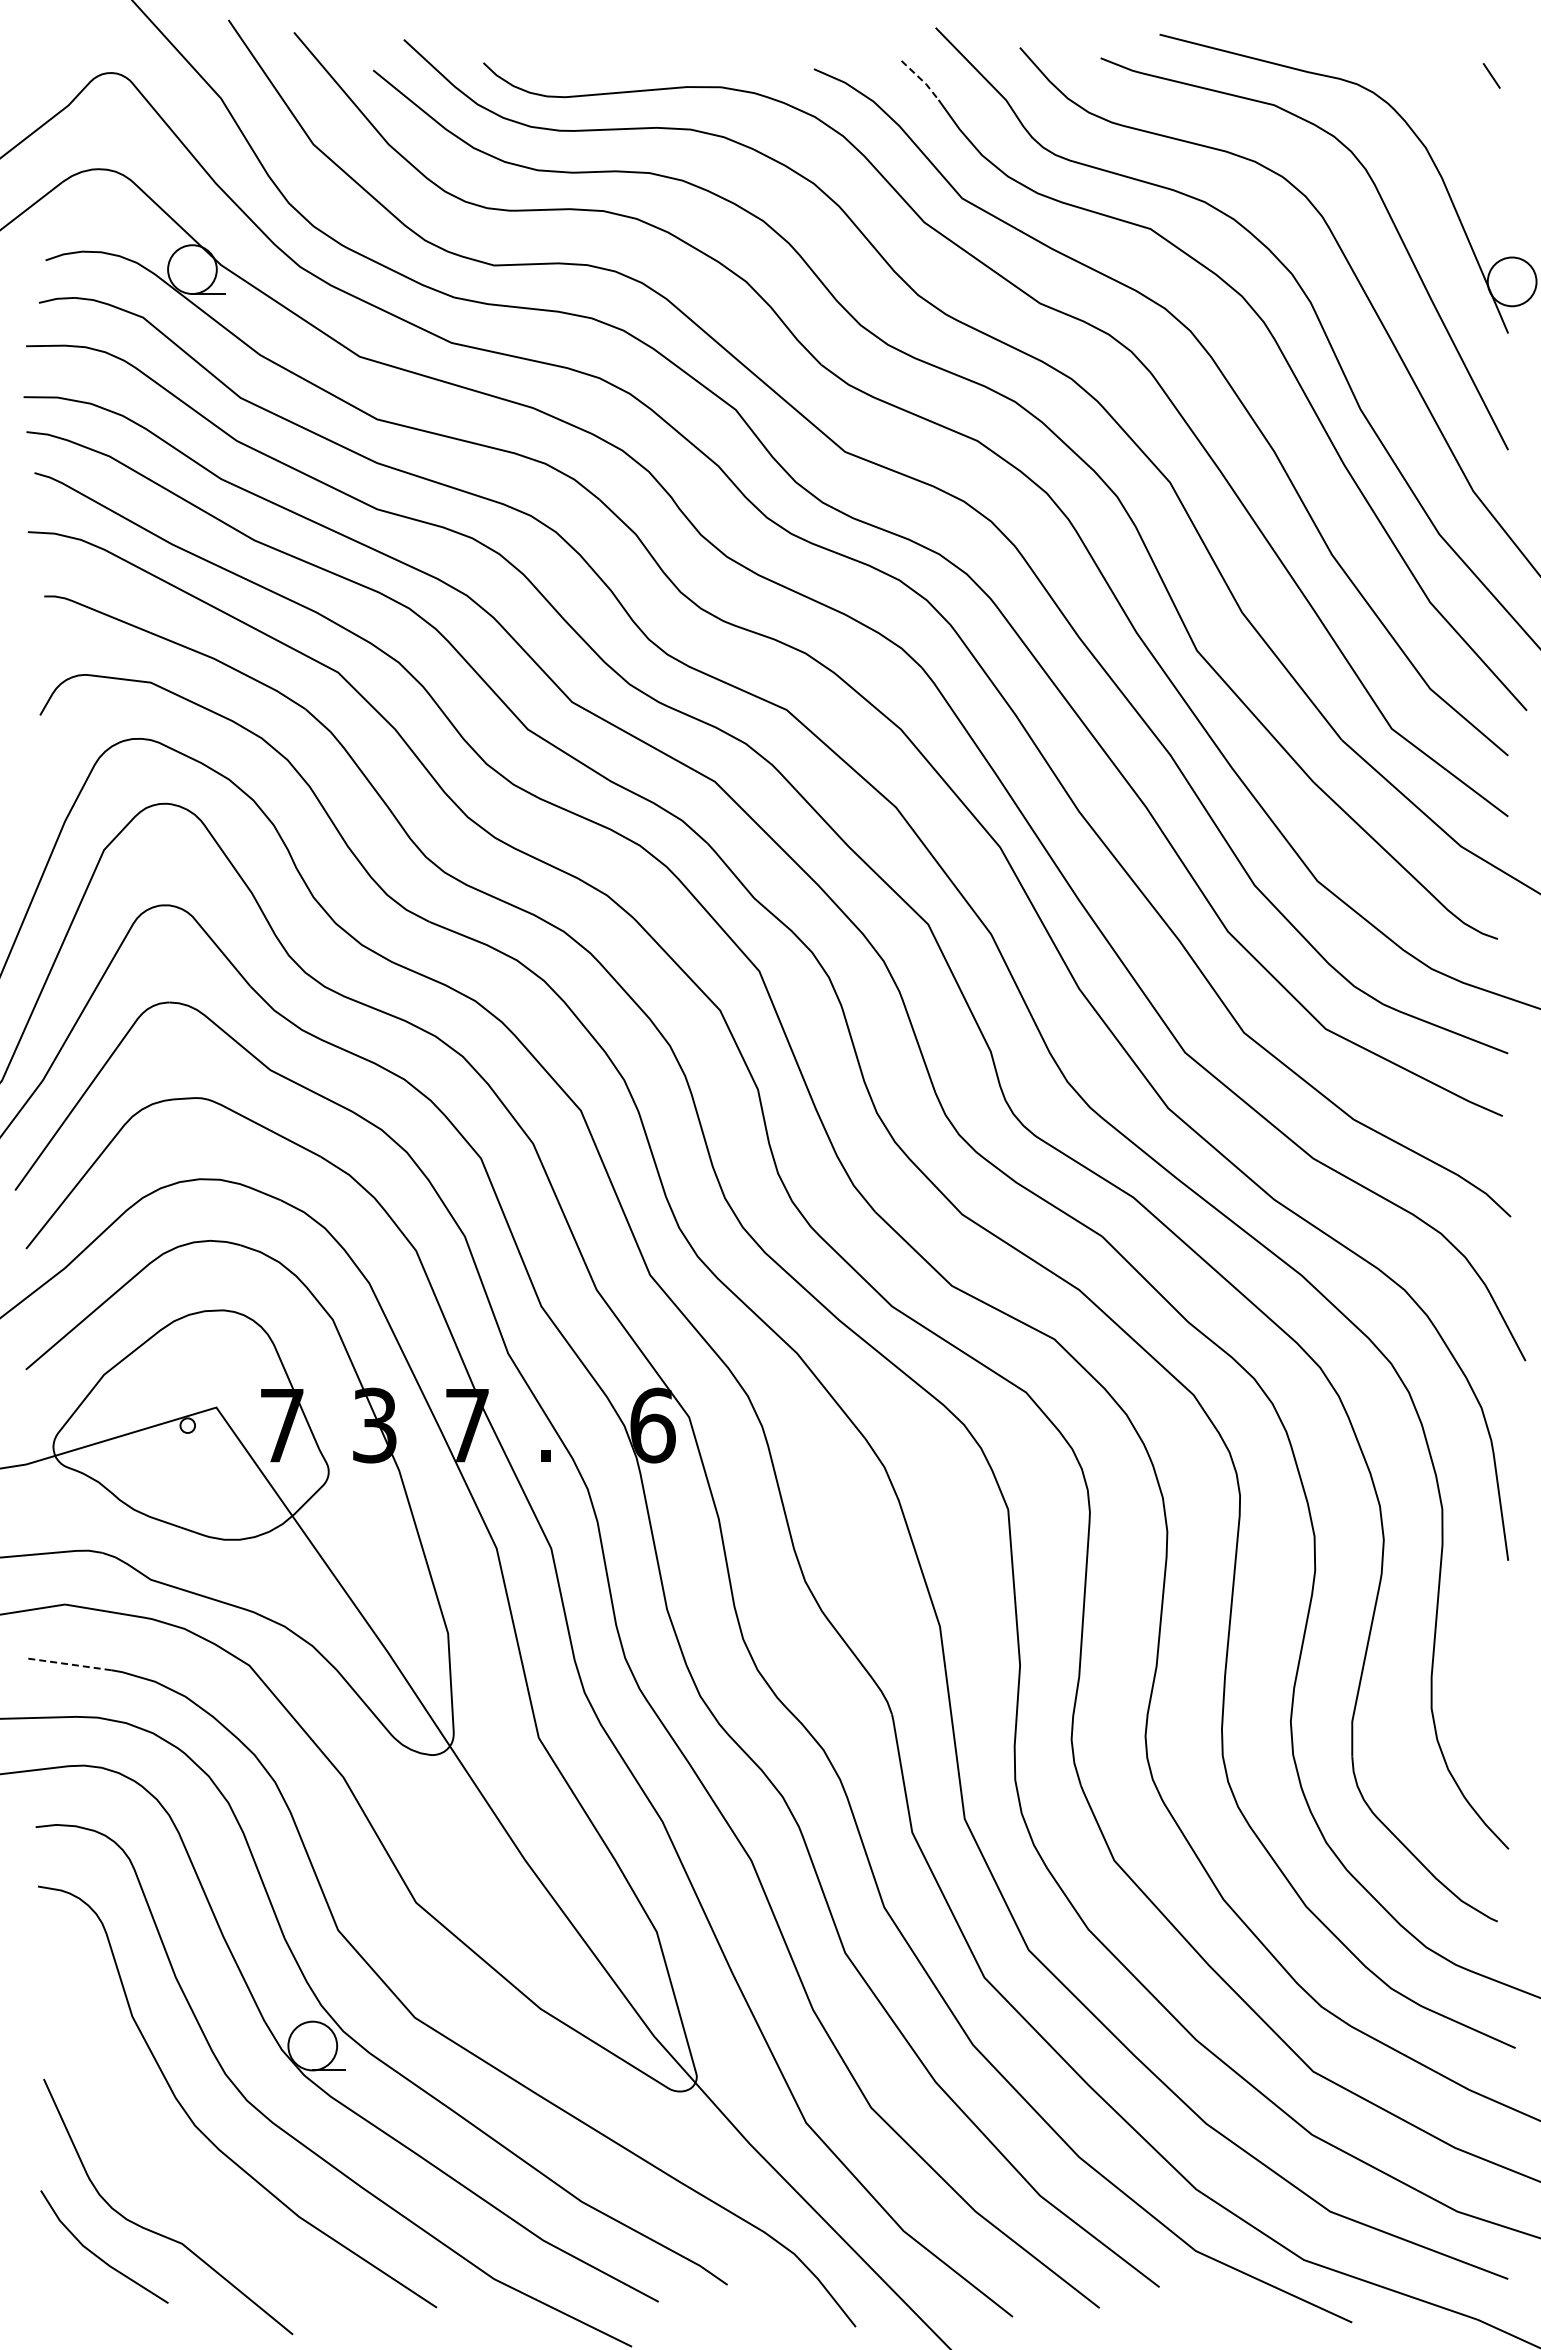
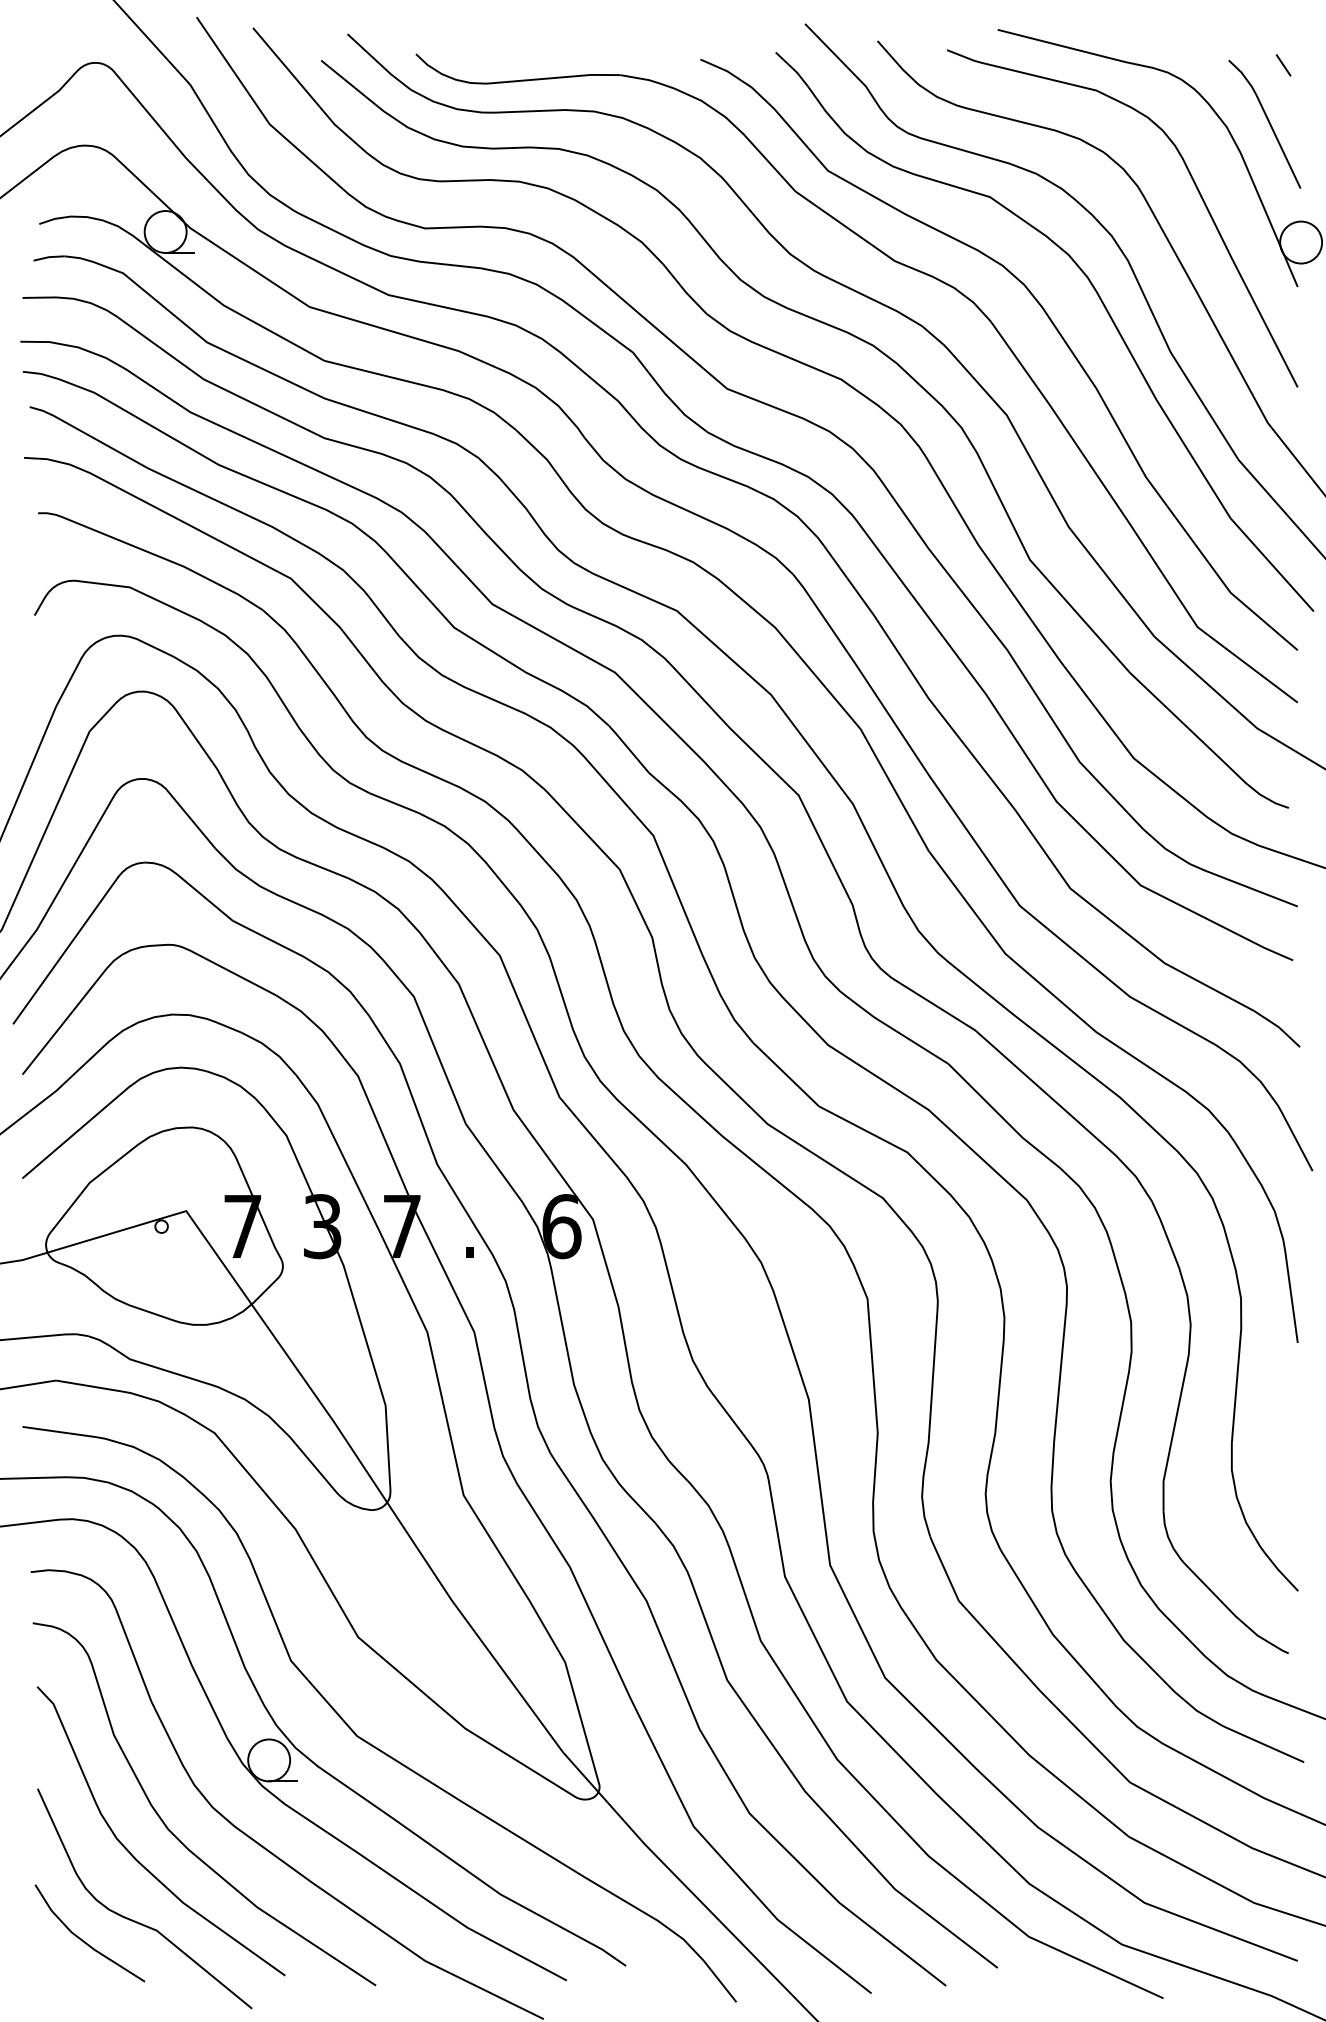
line: (921, 79) -> (792, 68), dashed -> solid
line: (1473, 141) -> (1267, 121), added
line: (68, 1664) -> (58, 1432), dashed -> solid
curve: (153, 2154) -> (132, 1853), added

